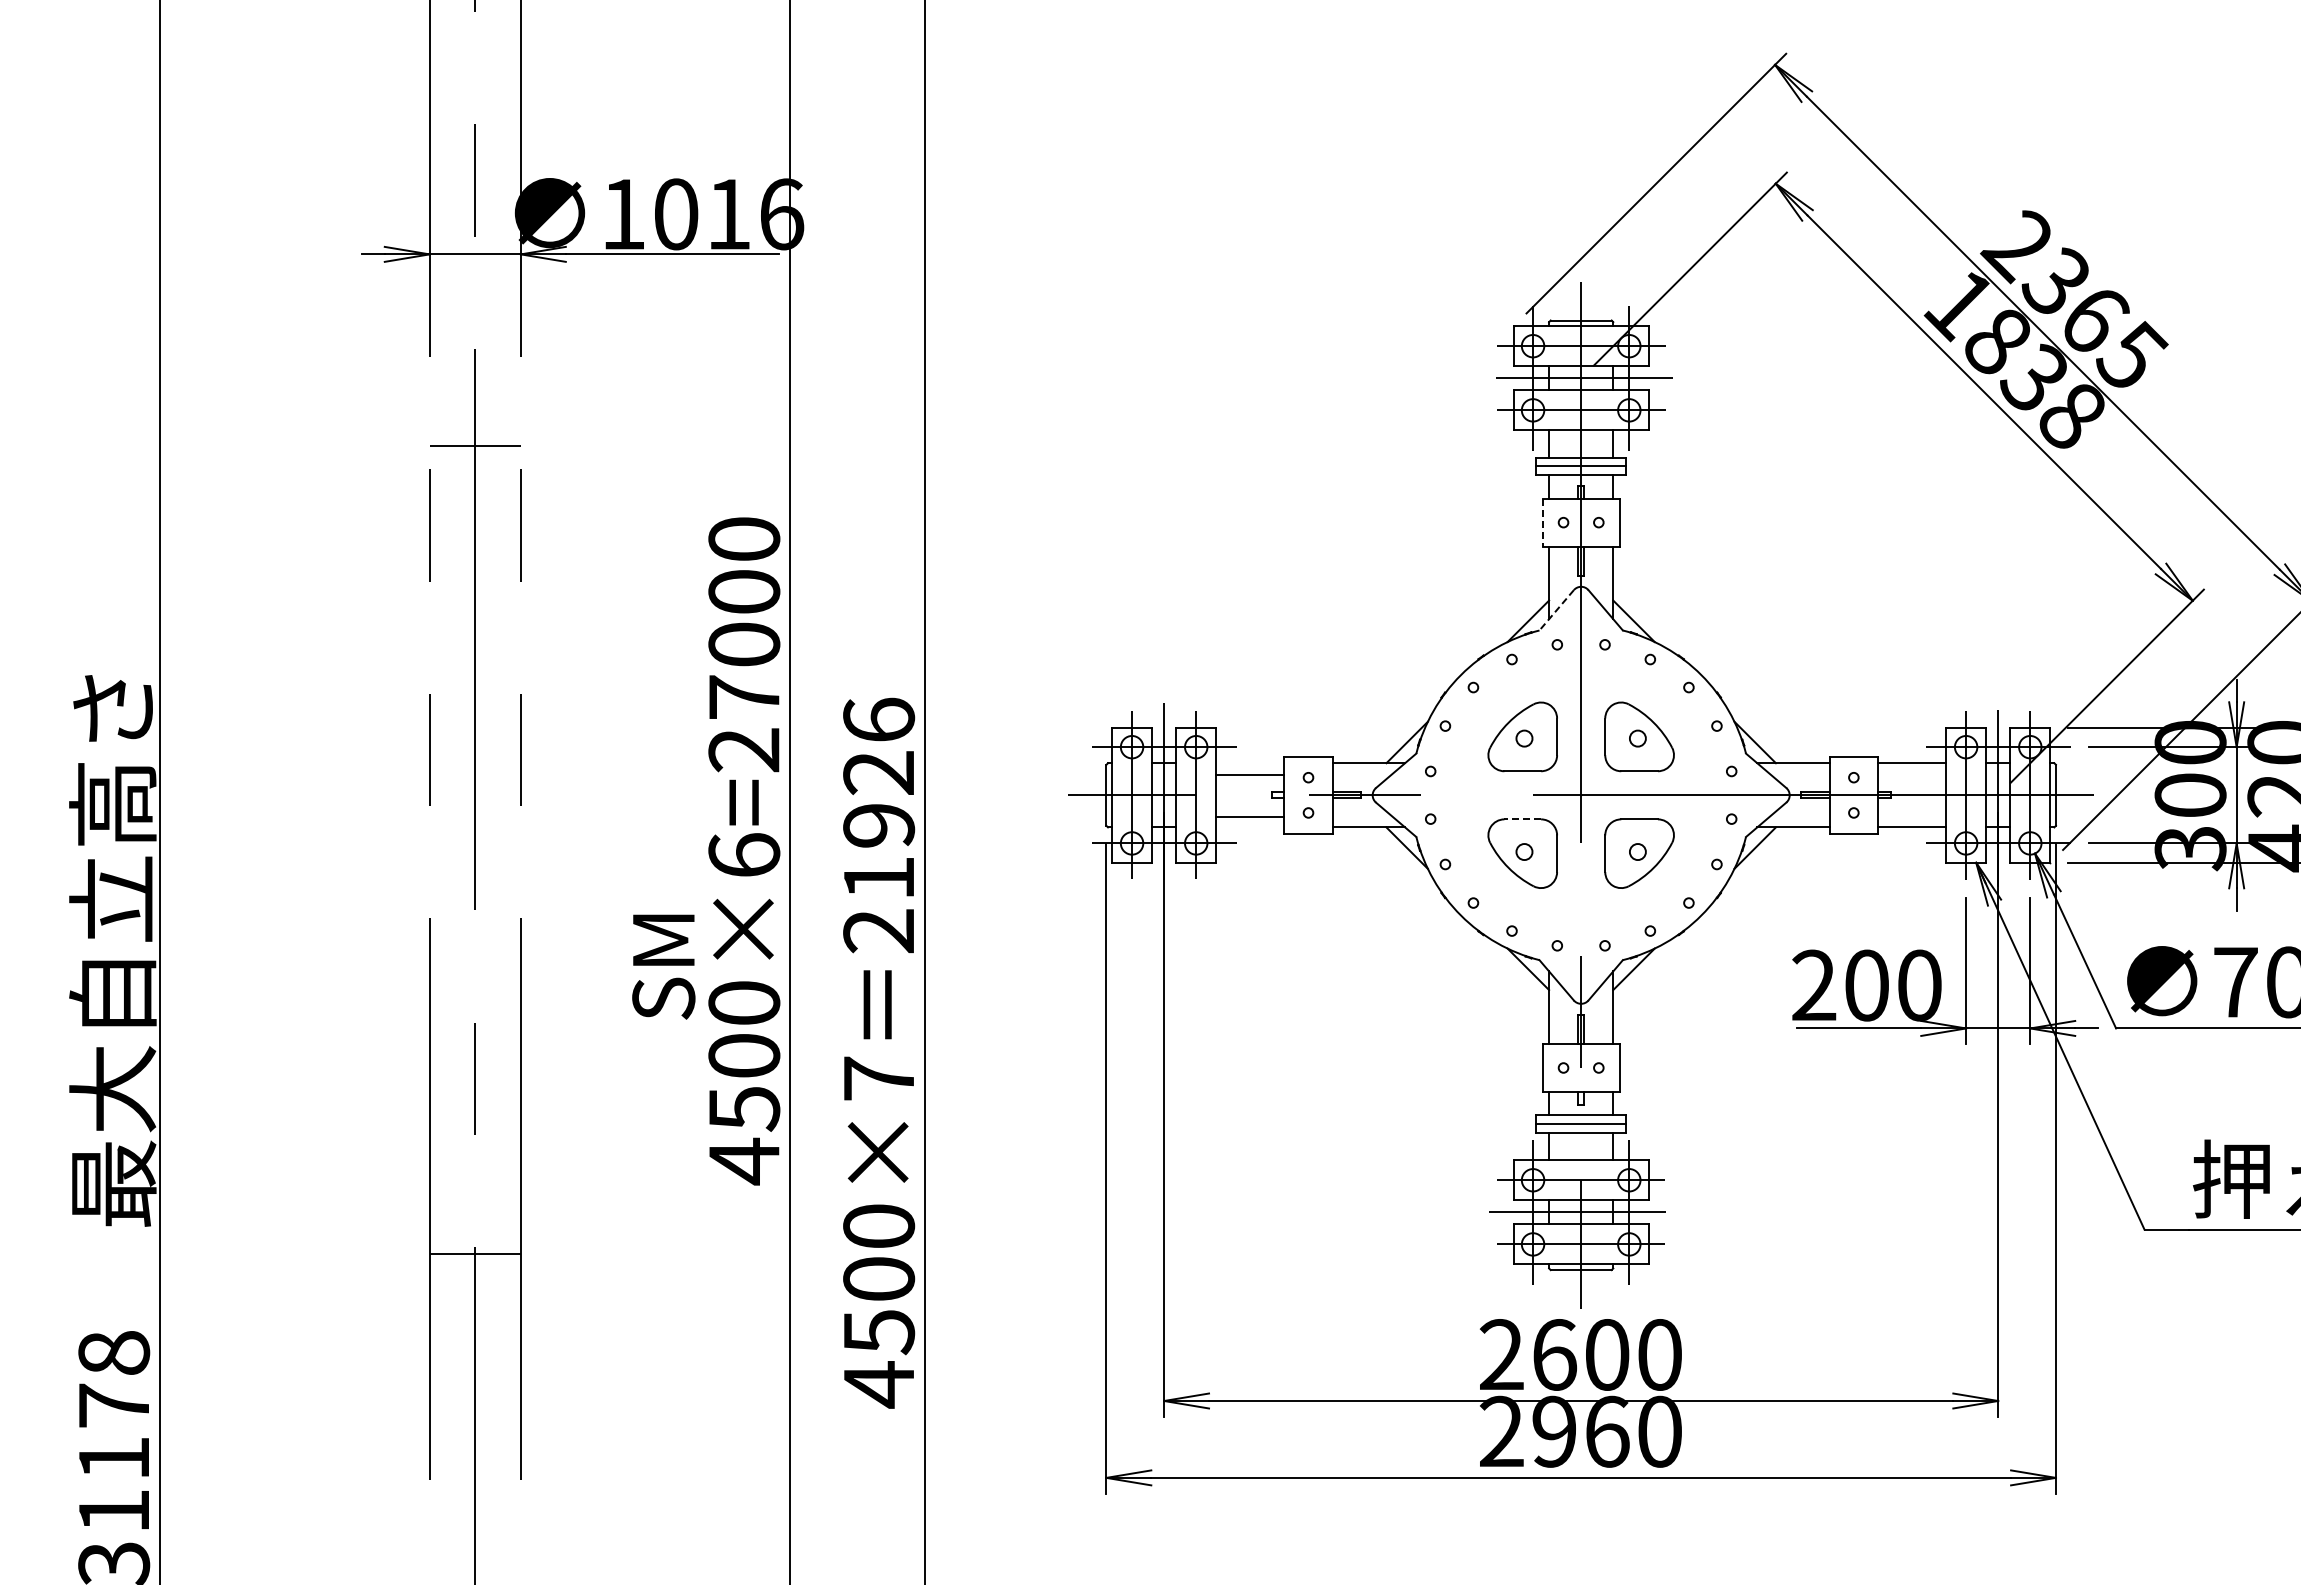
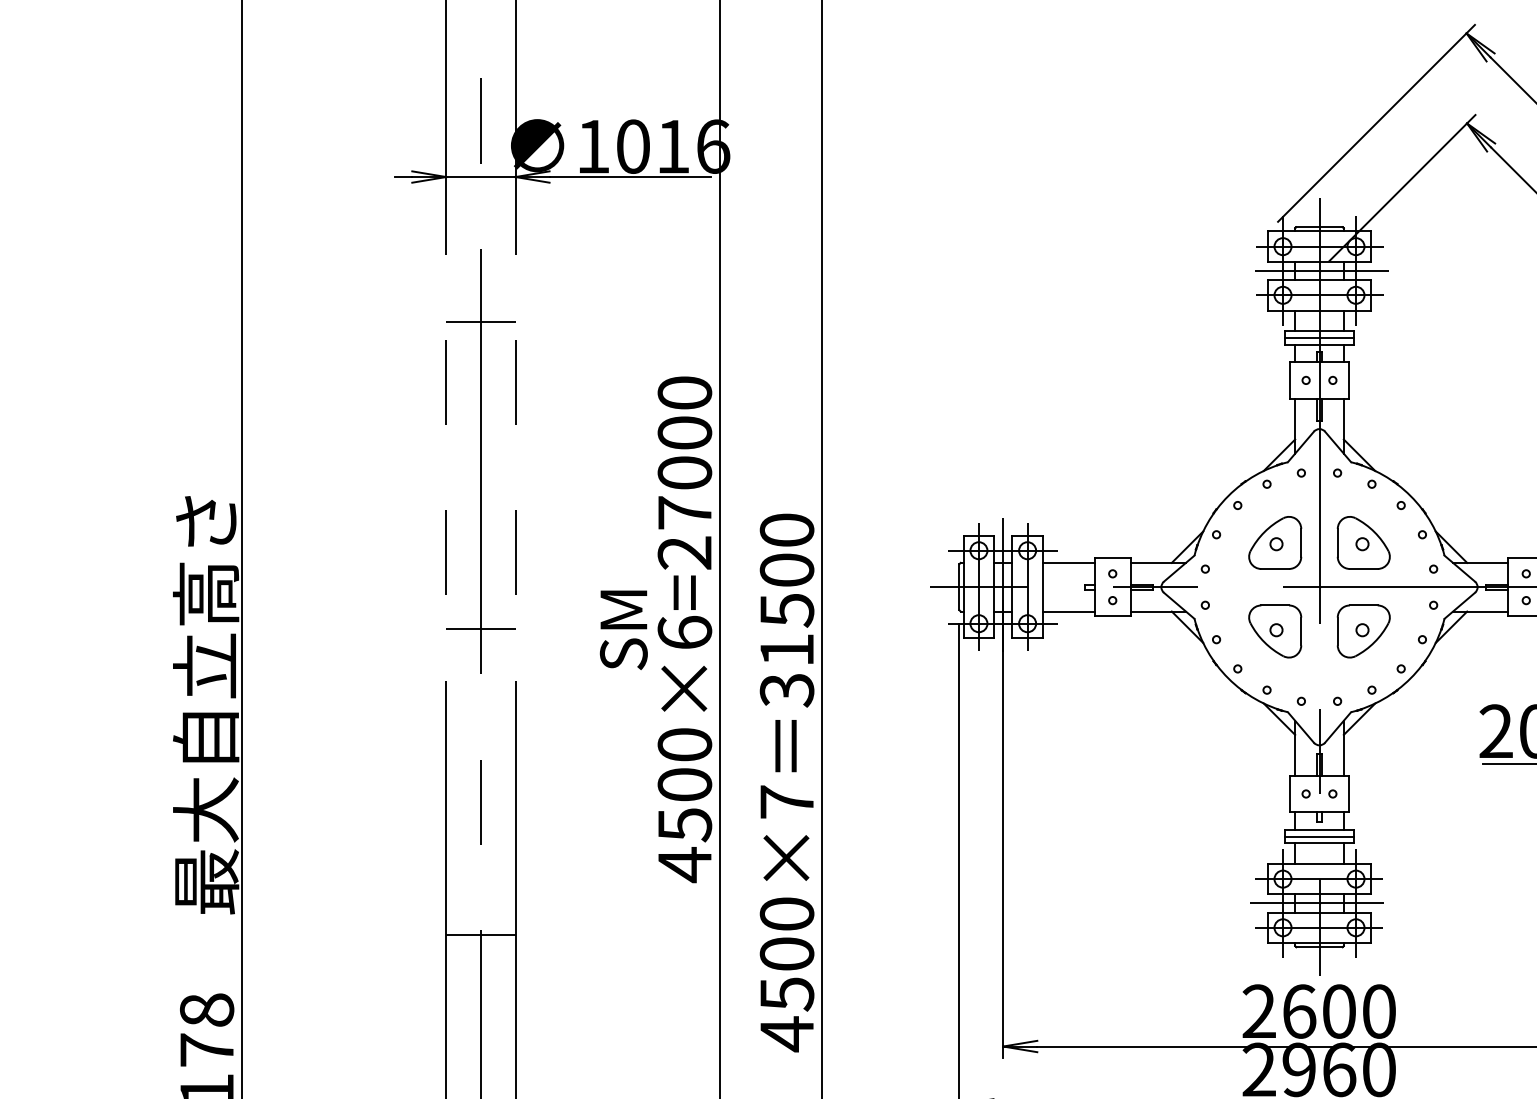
line: (1542, 523) -> (1290, 381), dashed -> solid
line: (1556, 610) -> (1300, 447), dashed -> solid
line: (1250, 775) -> (1068, 611), moved
line: (1250, 817) -> (1068, 563), moved
line: (1522, 819) -> (1275, 605), dashed -> solid
text: (879, 825) -> (787, 610), 21926 -> 31500
line: (474, 850) -> (480, 629), added
text: (663, 966) -> (623, 629), moved

